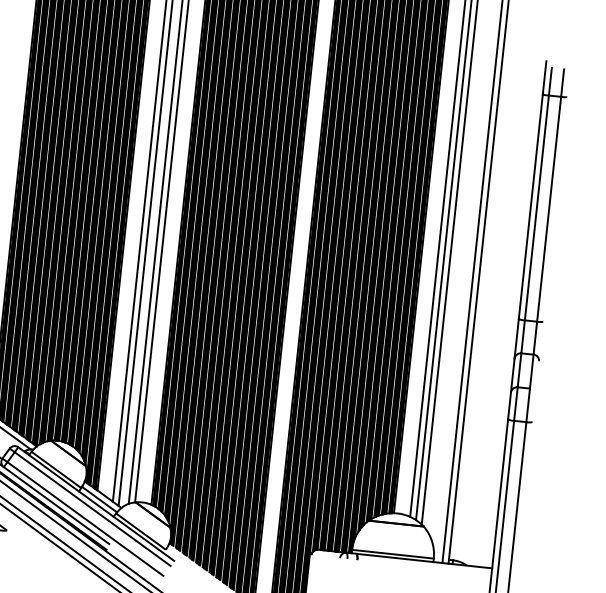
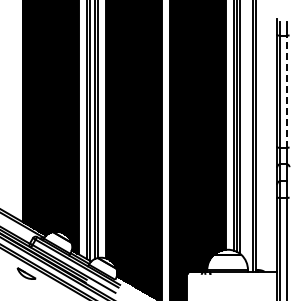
line: (549, 208) -> (286, 91), solid -> dashed

